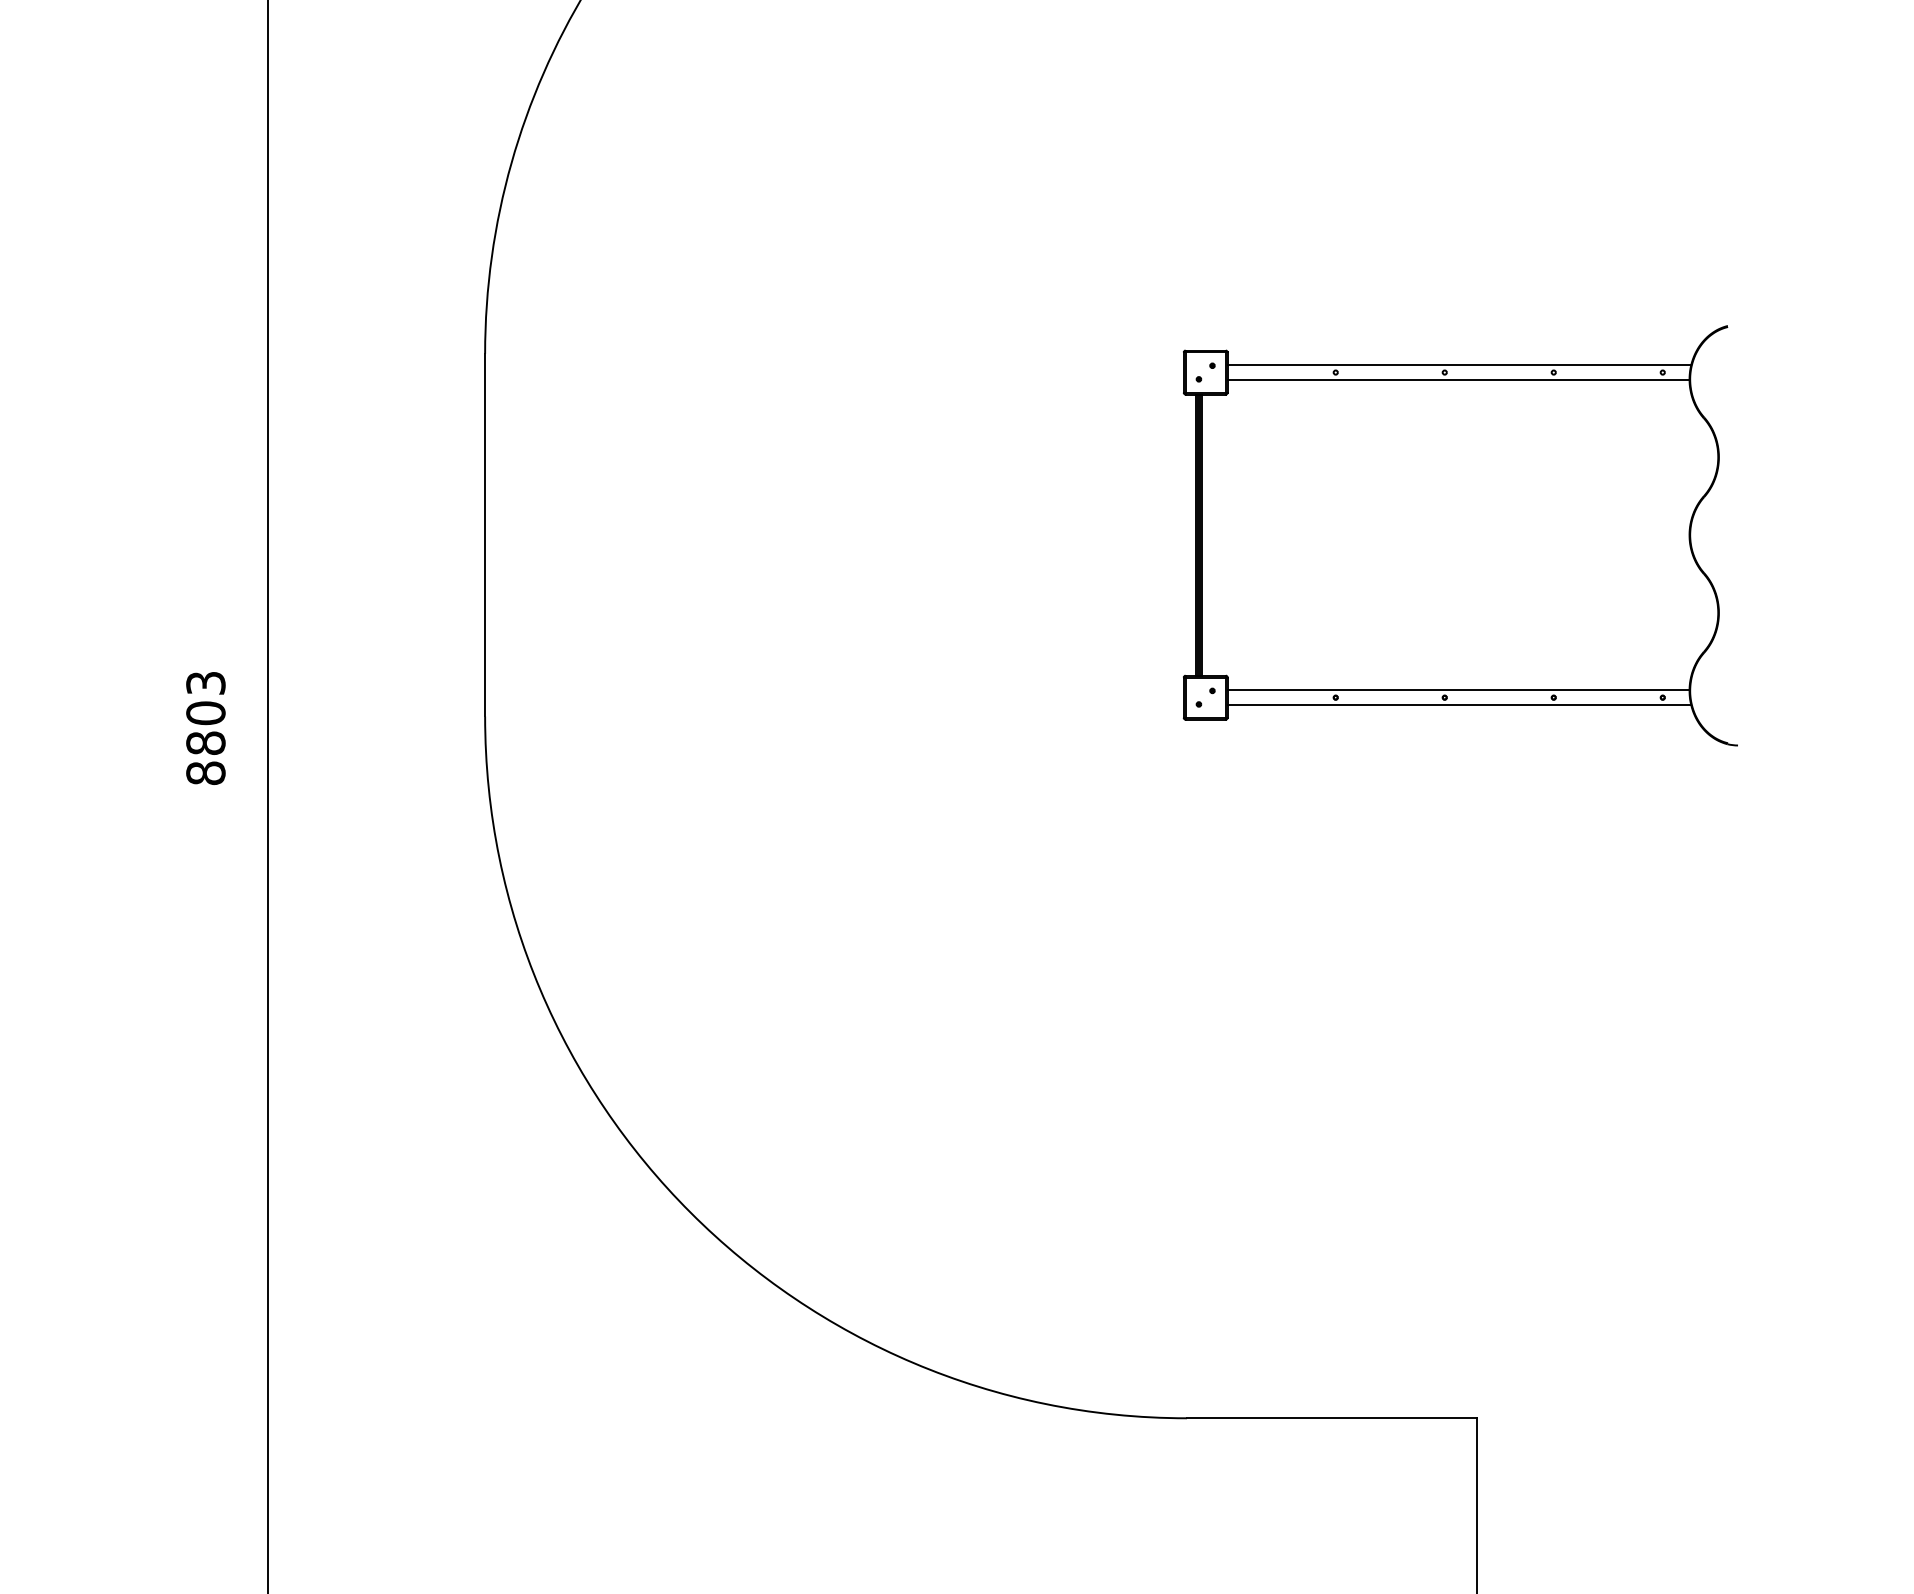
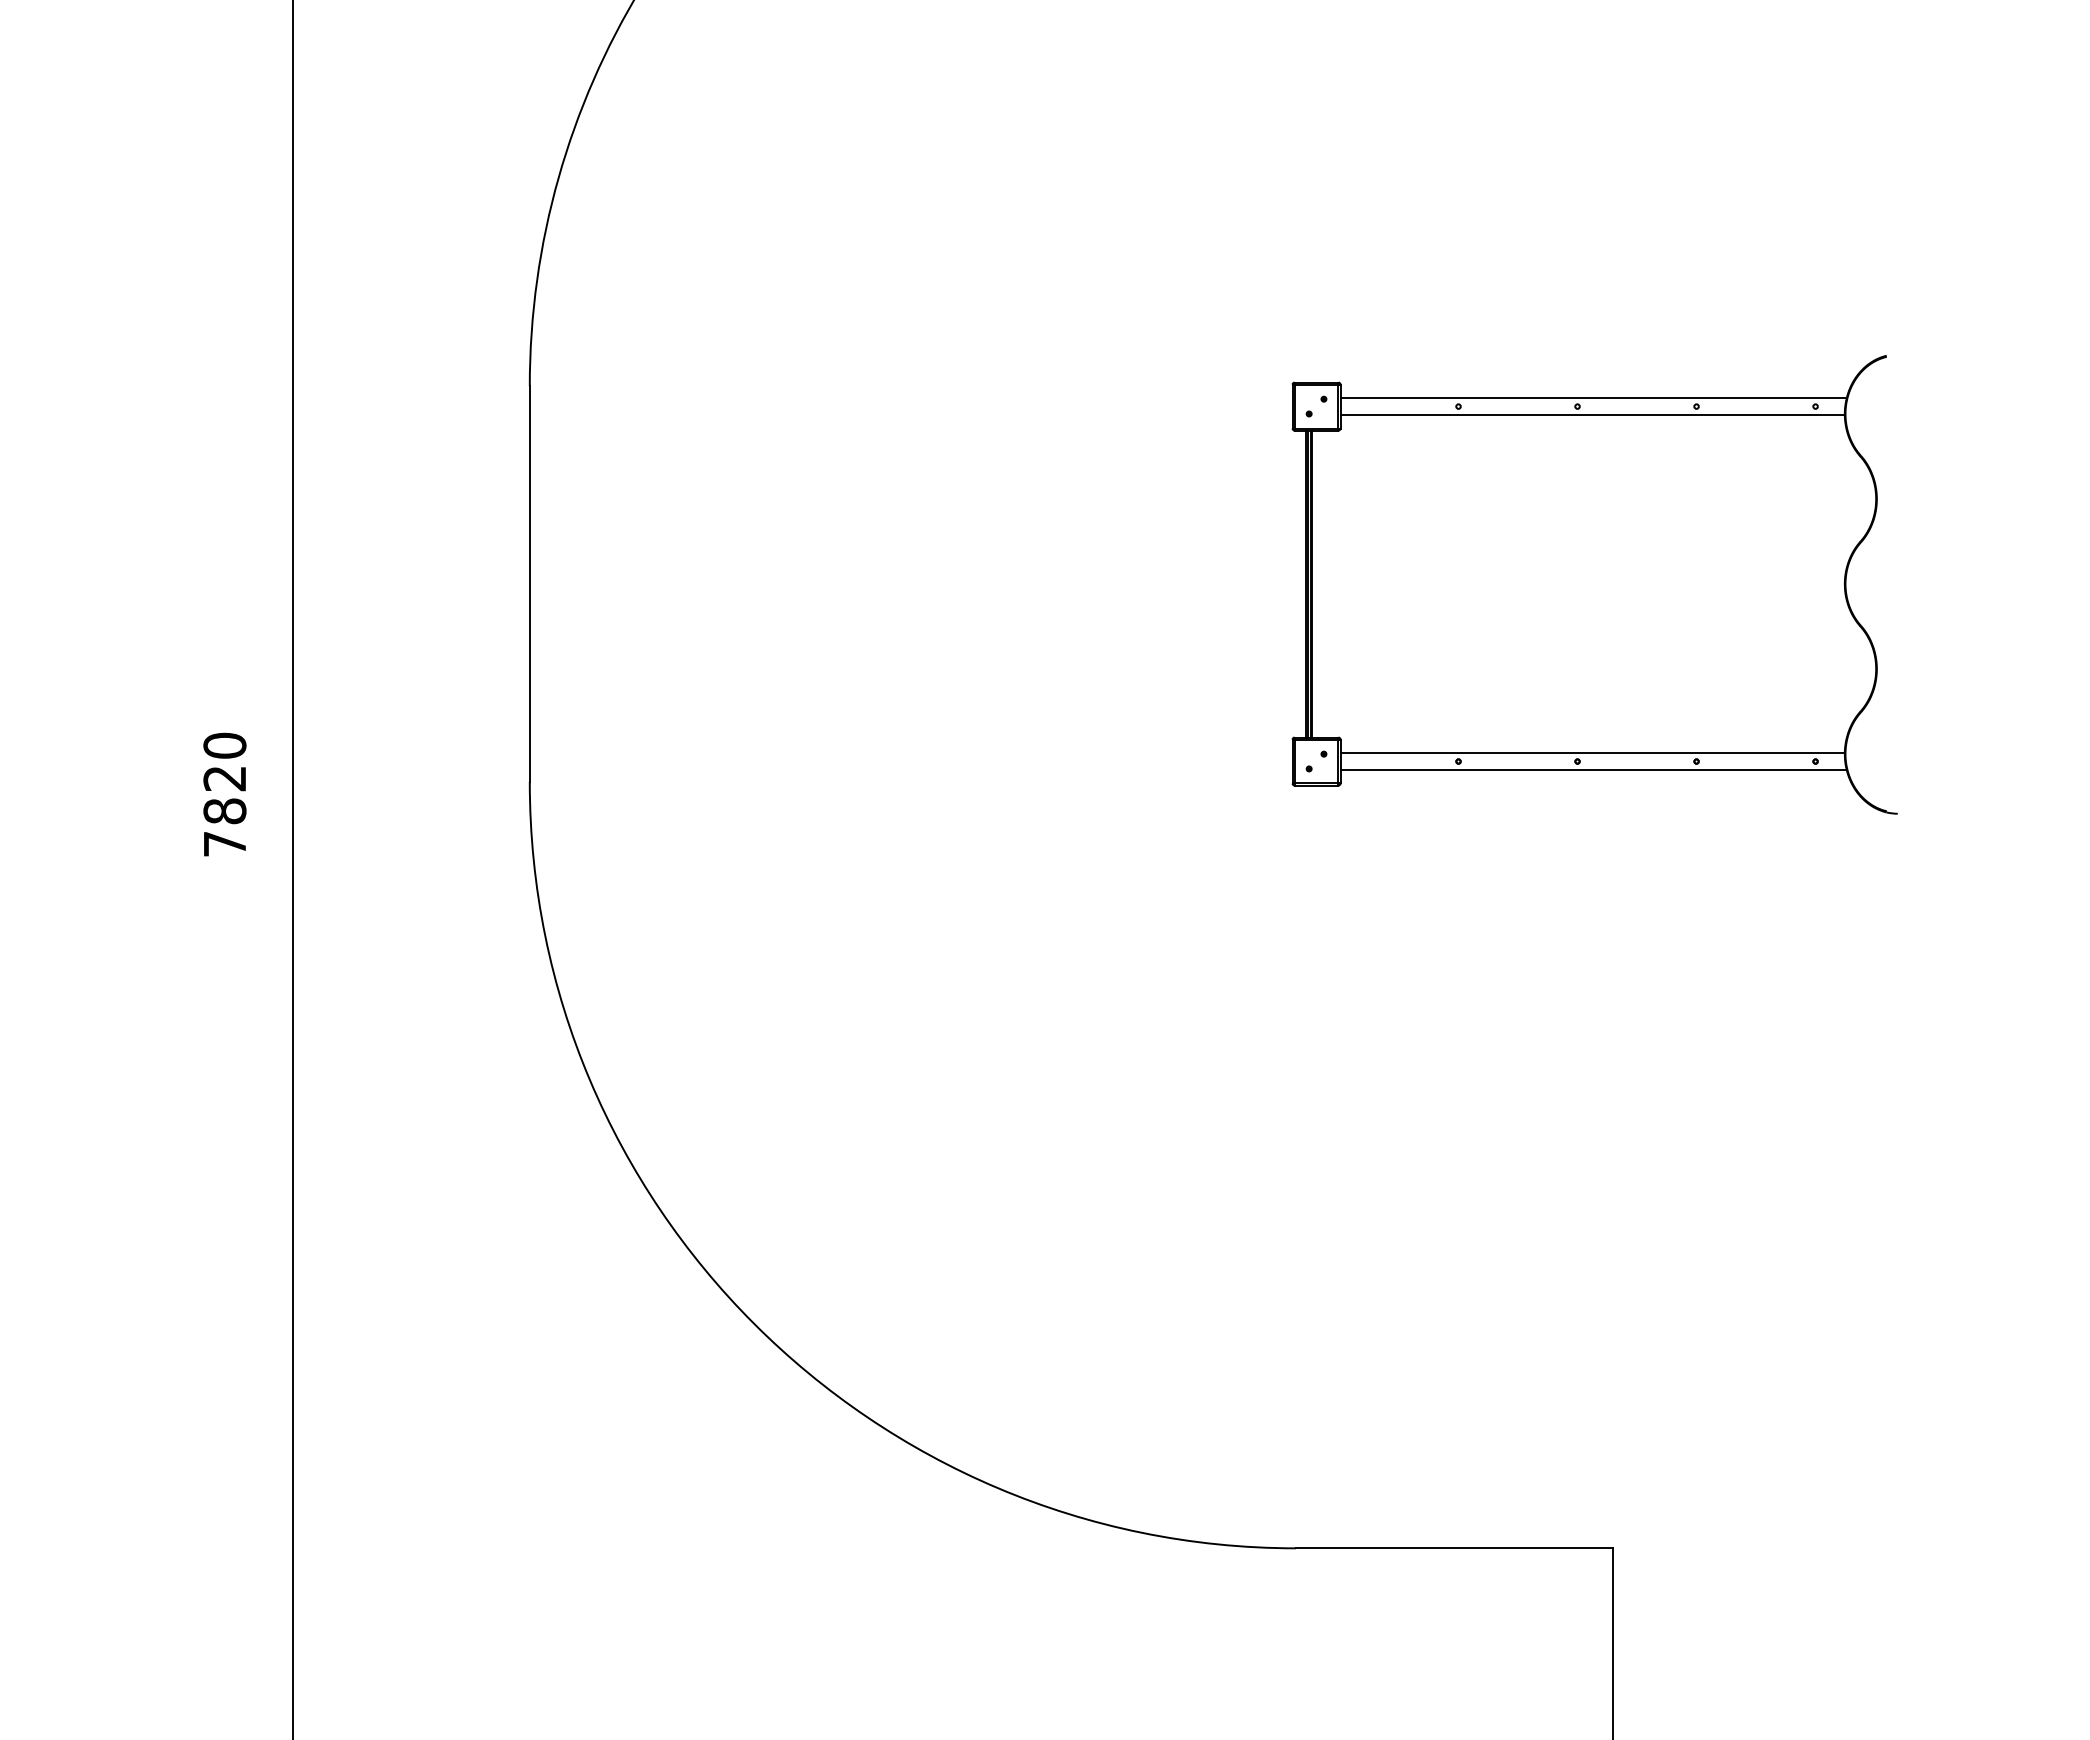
text: (205, 727) -> (224, 794), 8803 -> 7820

